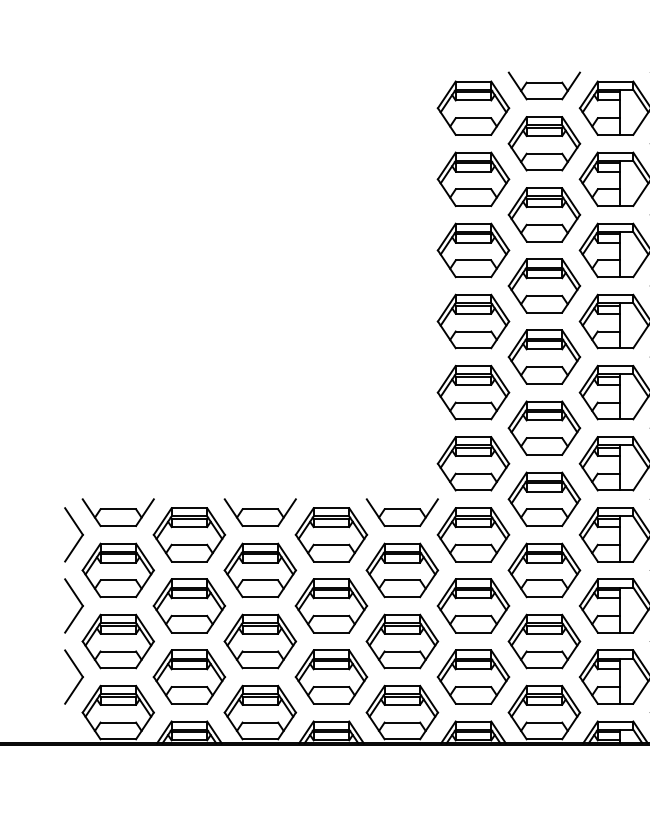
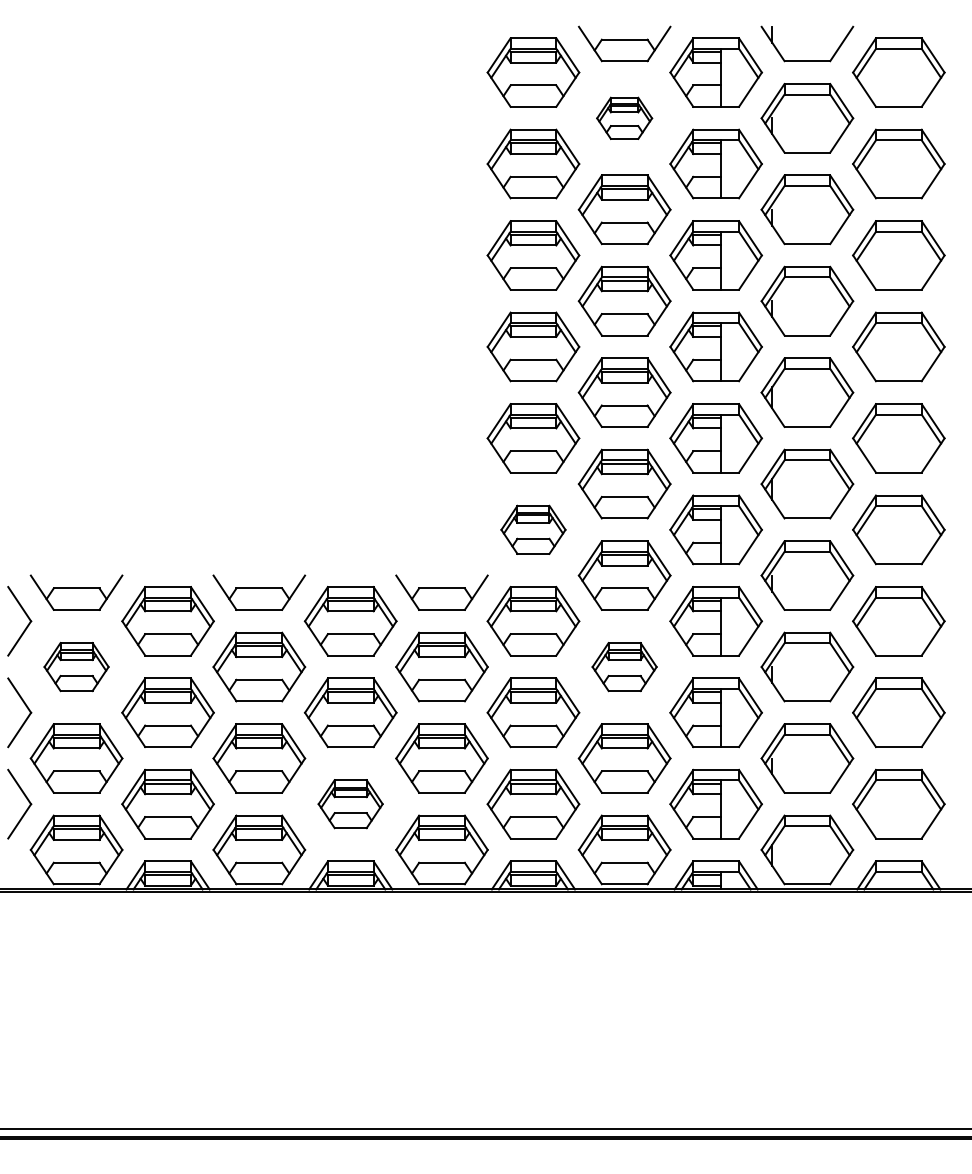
part: (544, 143) -> (624, 118), size x0.6
part: (473, 463) -> (533, 529), size x0.7
part: (118, 569) -> (76, 666), size x0.7
part: (544, 569) -> (624, 666), size x0.7
part: (331, 676) -> (350, 803), size x0.7

